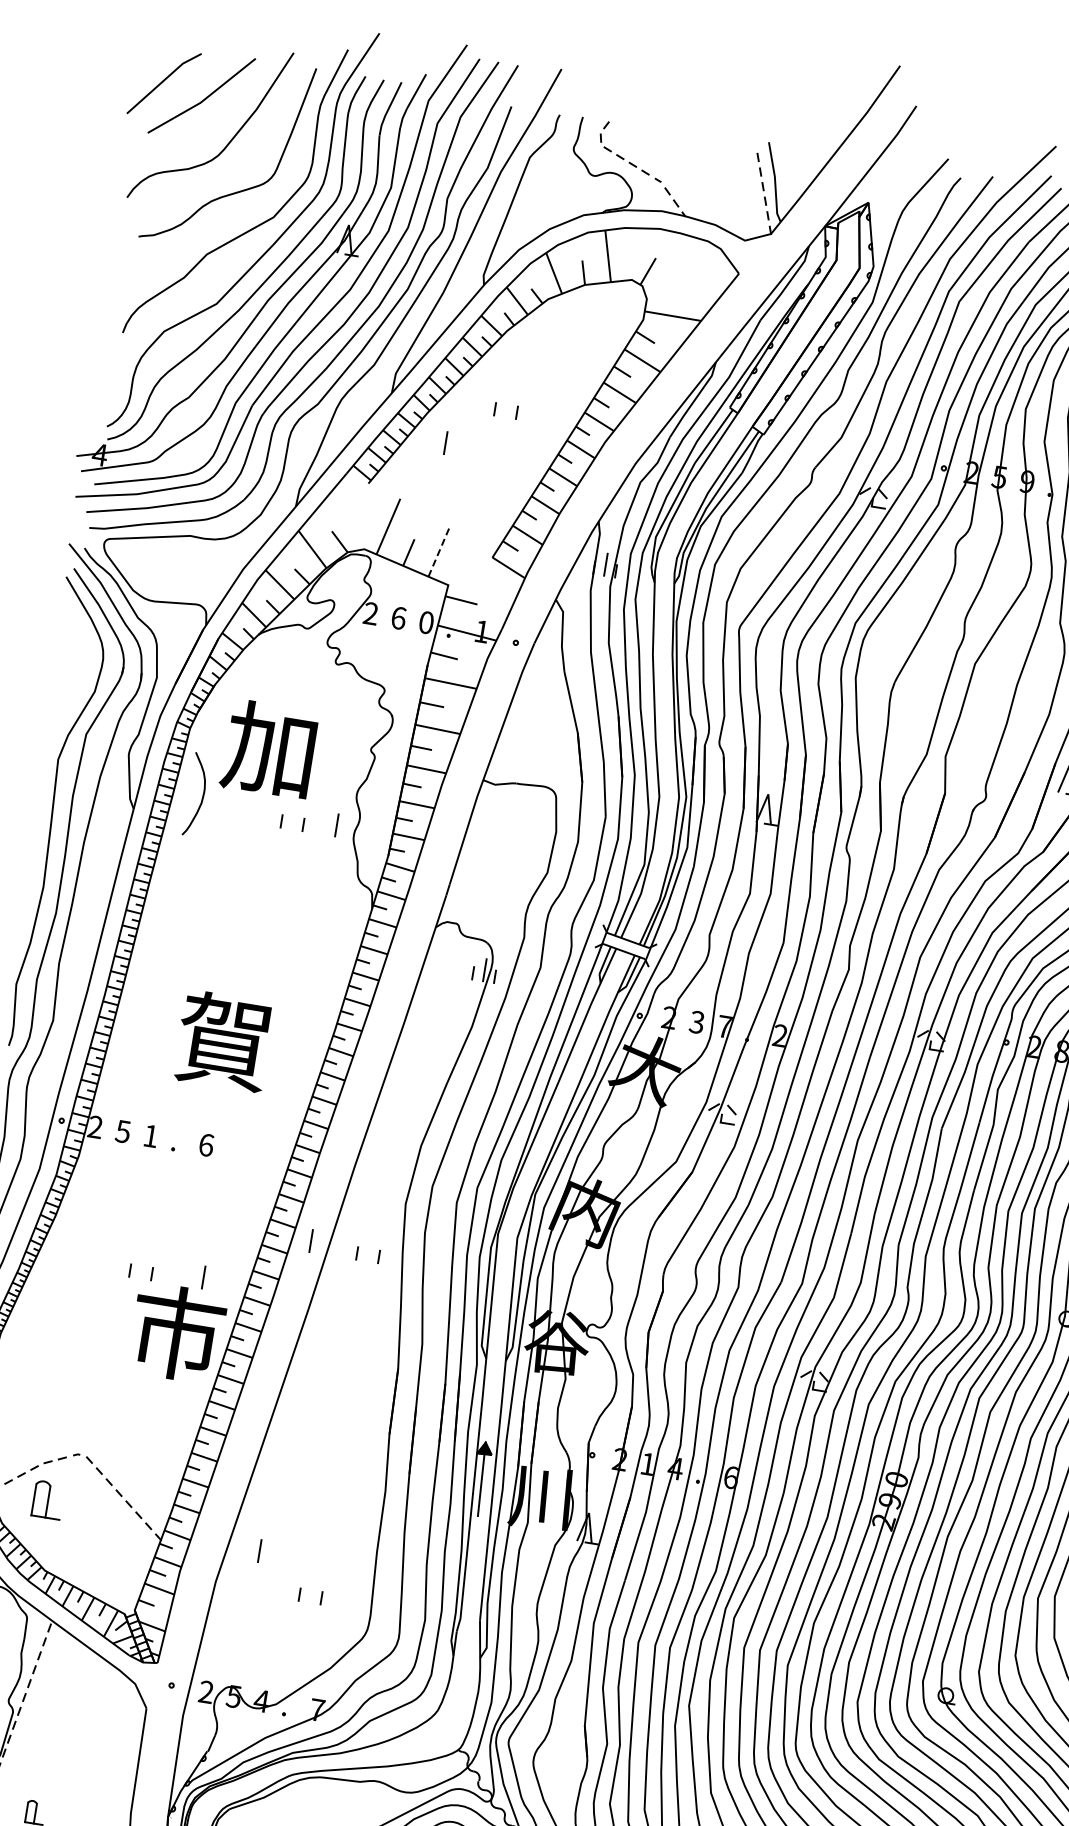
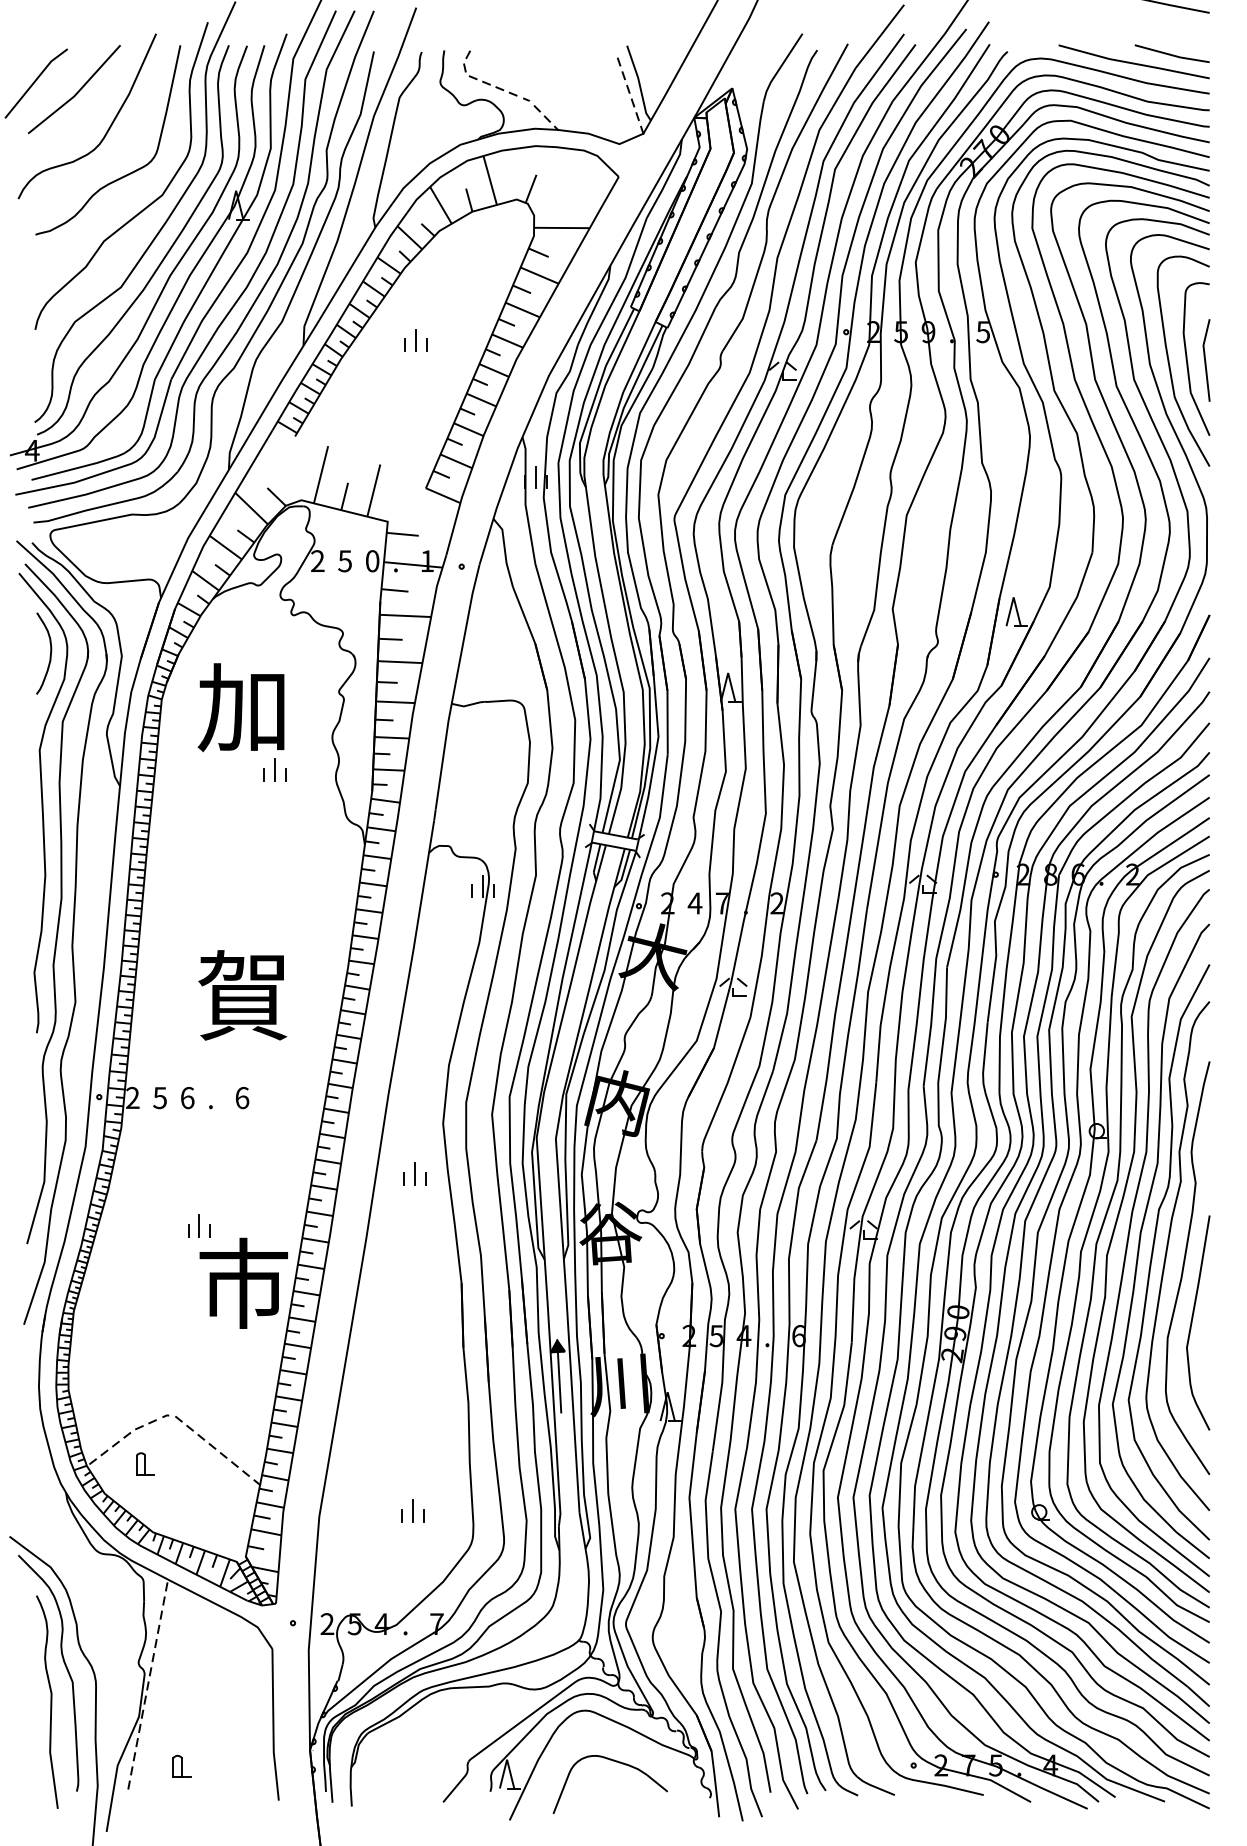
line: (445, 443) -> (415, 340), moved
line: (439, 551) -> (373, 490), dashed -> solid
text: (399, 618) -> (345, 561), 6 -> 5
curve: (201, 797) -> (49, 655), moved
line: (336, 824) -> (274, 769), moved
text: (696, 1022) -> (694, 903), 3 -> 4
text: (150, 1136) -> (187, 1098), 1 -> 6
line: (310, 1240) -> (414, 1173), moved
line: (202, 1277) -> (198, 1225), moved
text: (646, 1464) -> (715, 1336), 1 -> 5
part: (48, 1499) -> (145, 1463), size x0.62
line: (259, 1550) -> (412, 1510), moved

